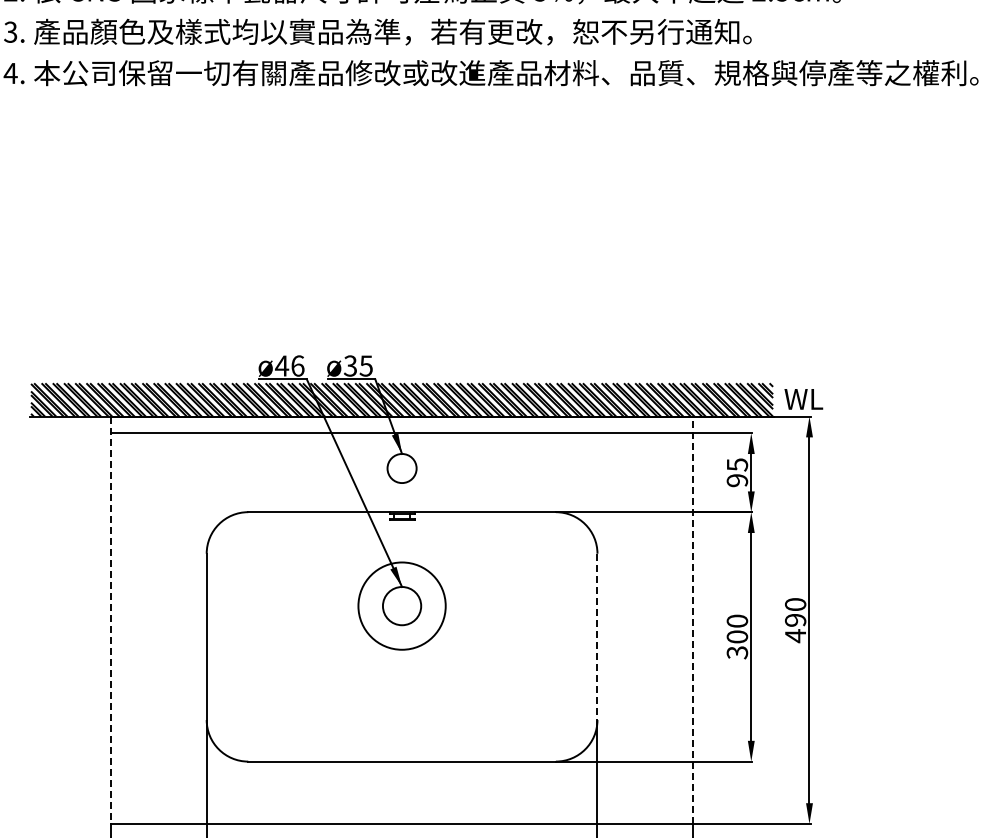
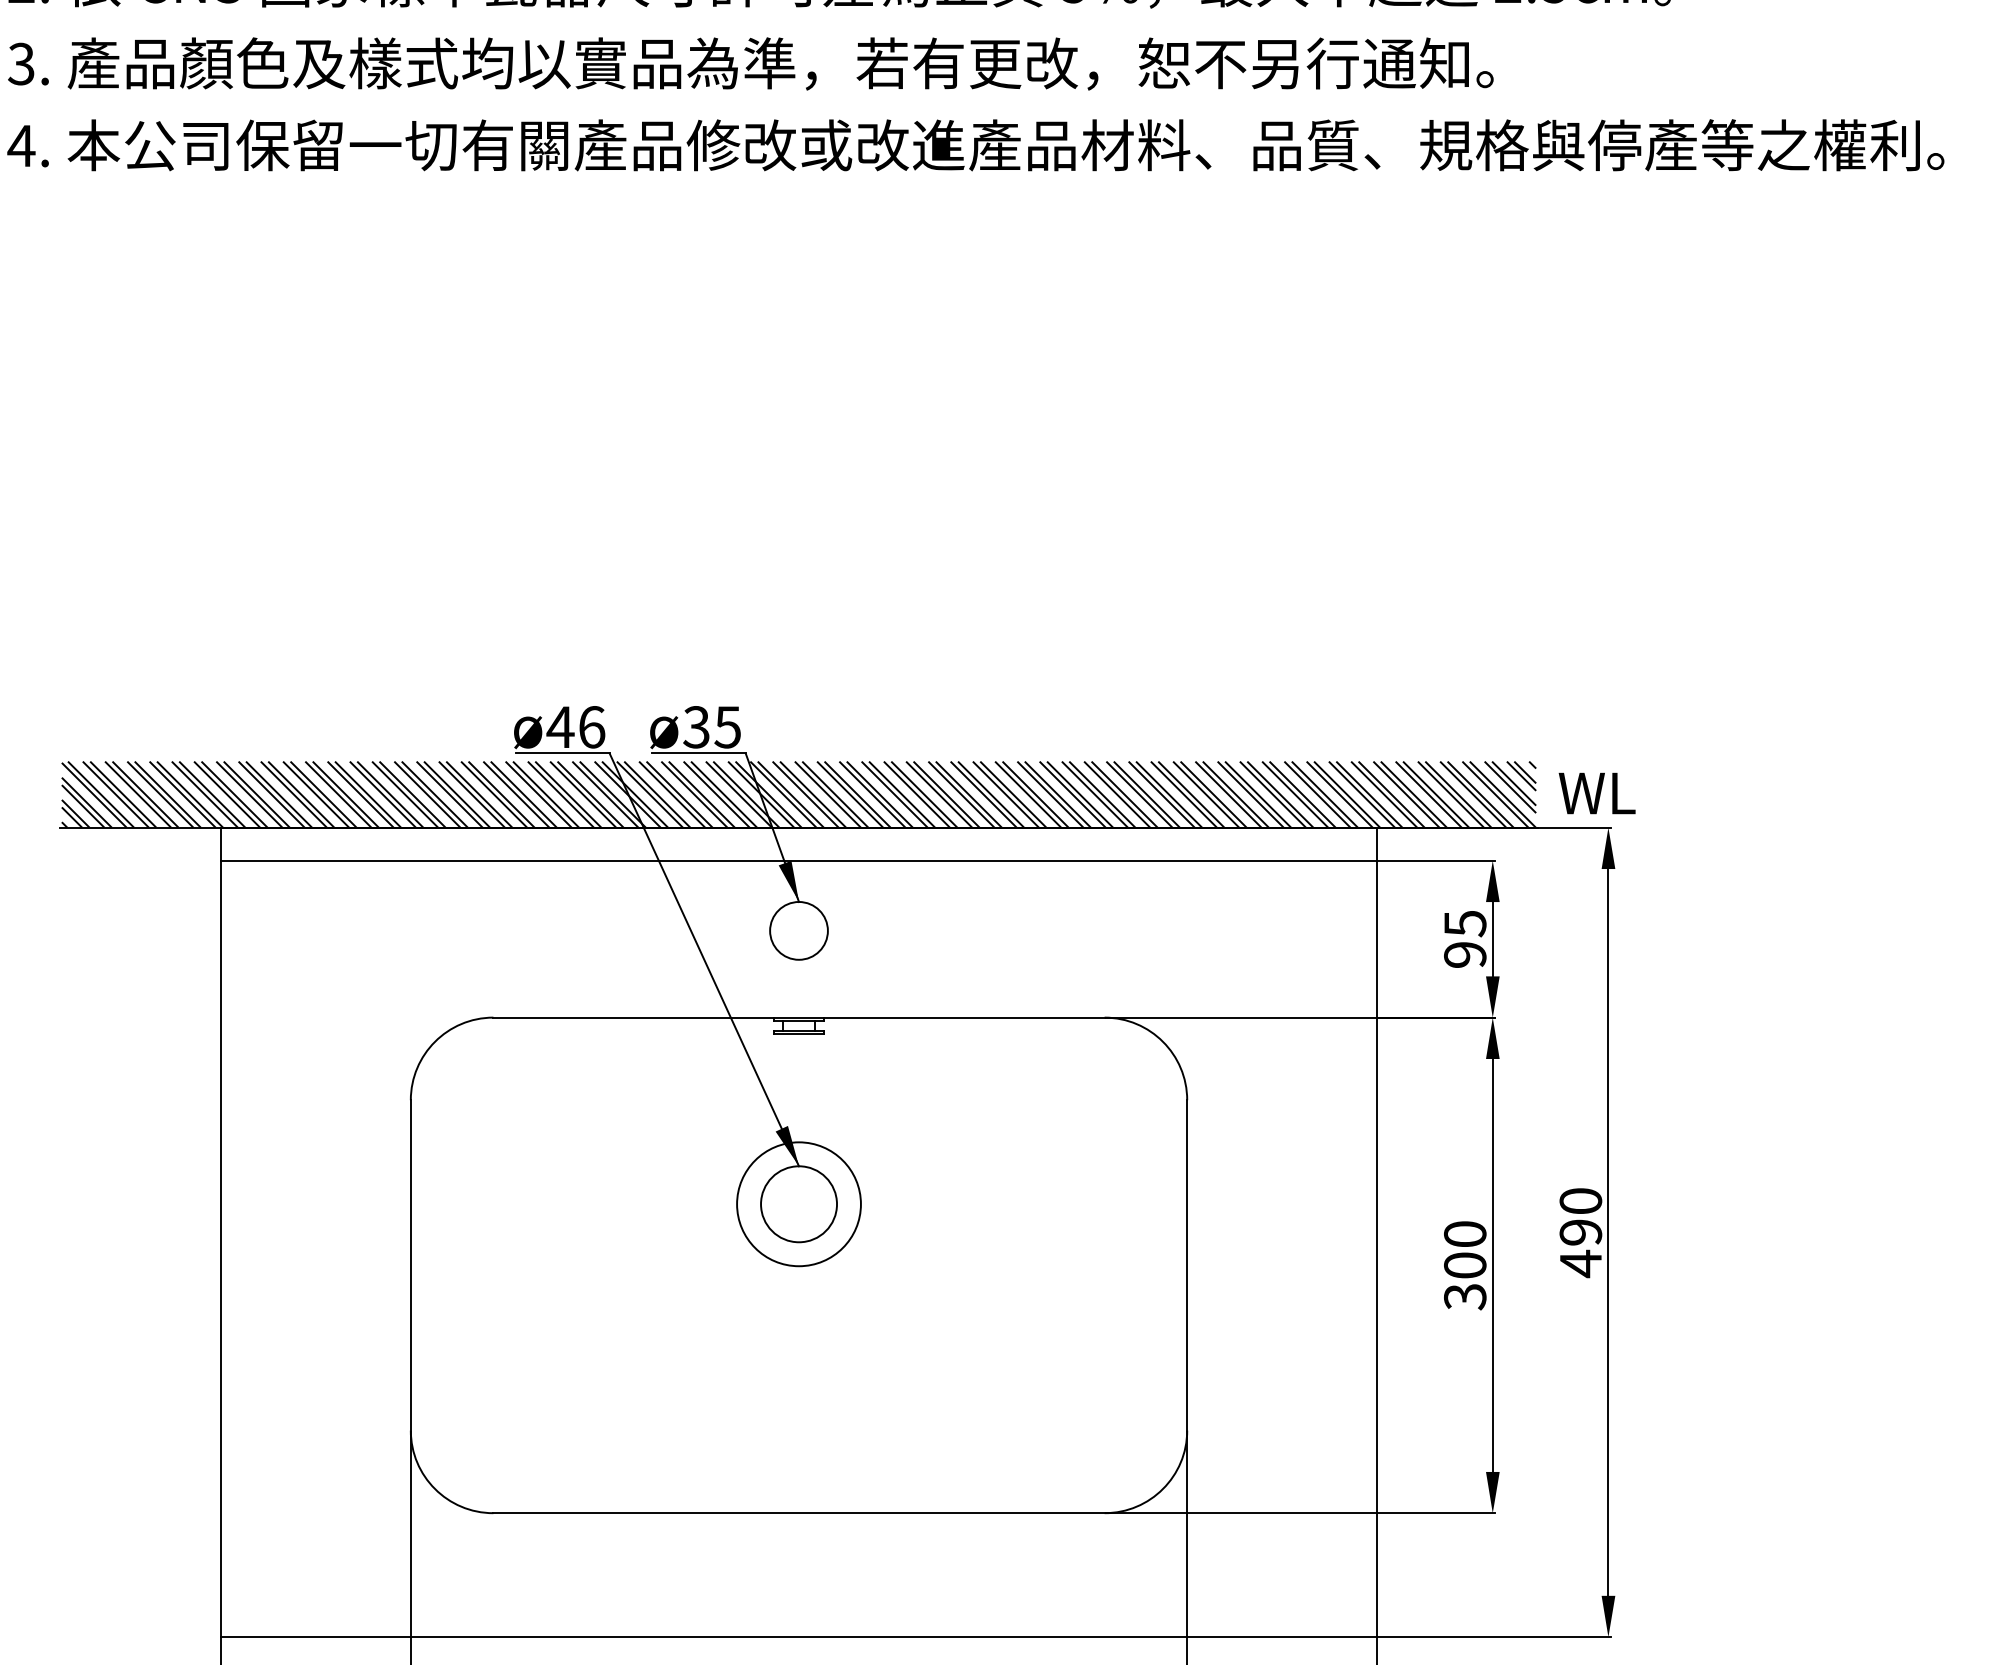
circle: (401, 605) -> (797, 1203), size x0.71
line: (111, 620) -> (221, 1232), dashed -> solid
line: (693, 620) -> (1377, 1232), dashed -> solid
line: (597, 637) -> (1187, 1266), dashed -> solid

